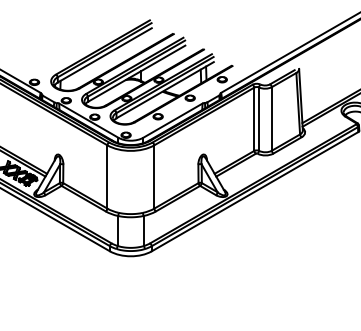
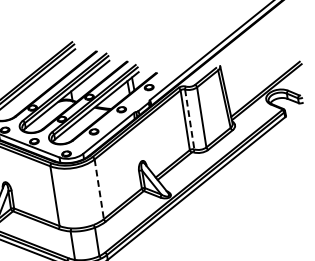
line: (259, 119) -> (190, 119), solid -> dashed
line: (154, 176) -> (99, 188), solid -> dashed

